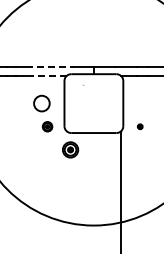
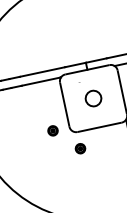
line: (49, 67) -> (42, 72), dashed -> solid
line: (45, 76) -> (40, 82), dashed -> solid
circle: (41, 103) -> (93, 98), moved
part: (70, 149) -> (80, 148), size x0.62

